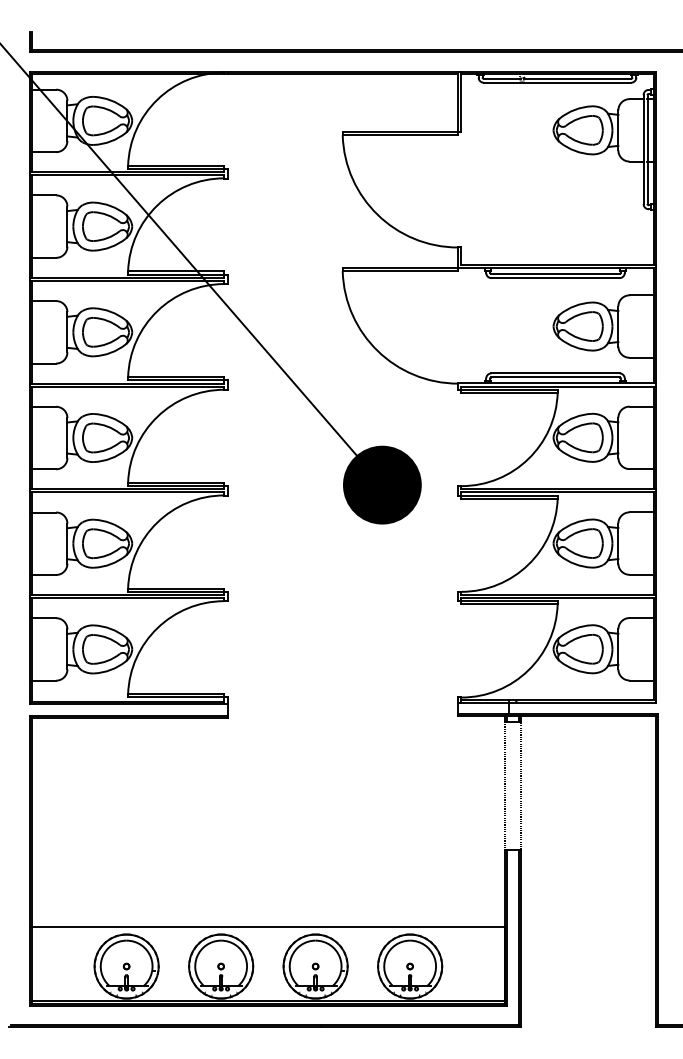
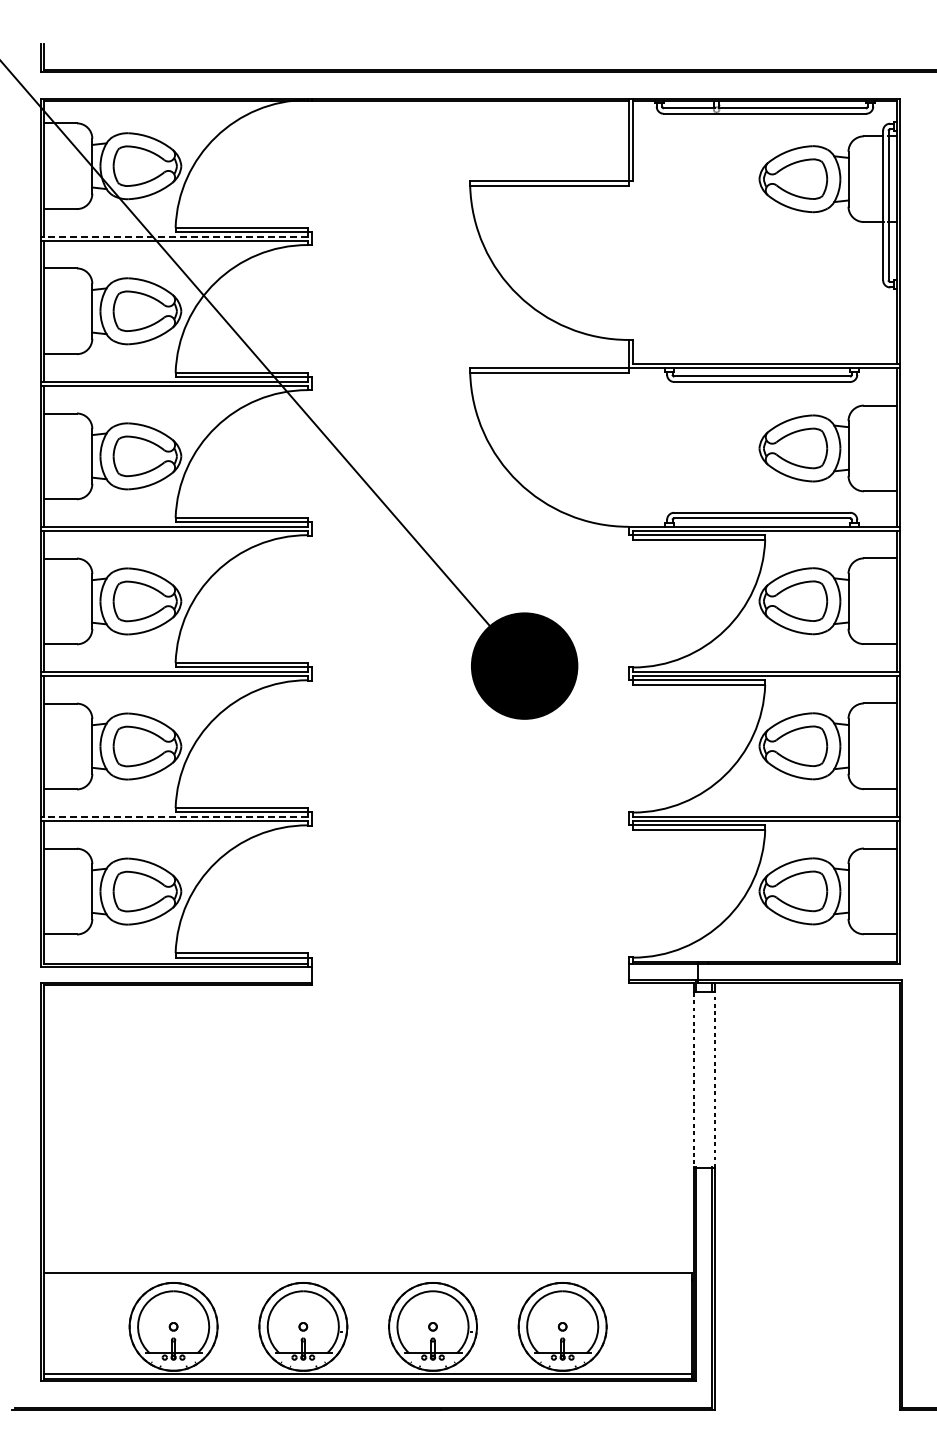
line: (128, 172) -> (175, 236), solid -> dashed
line: (128, 594) -> (175, 816), solid -> dashed

